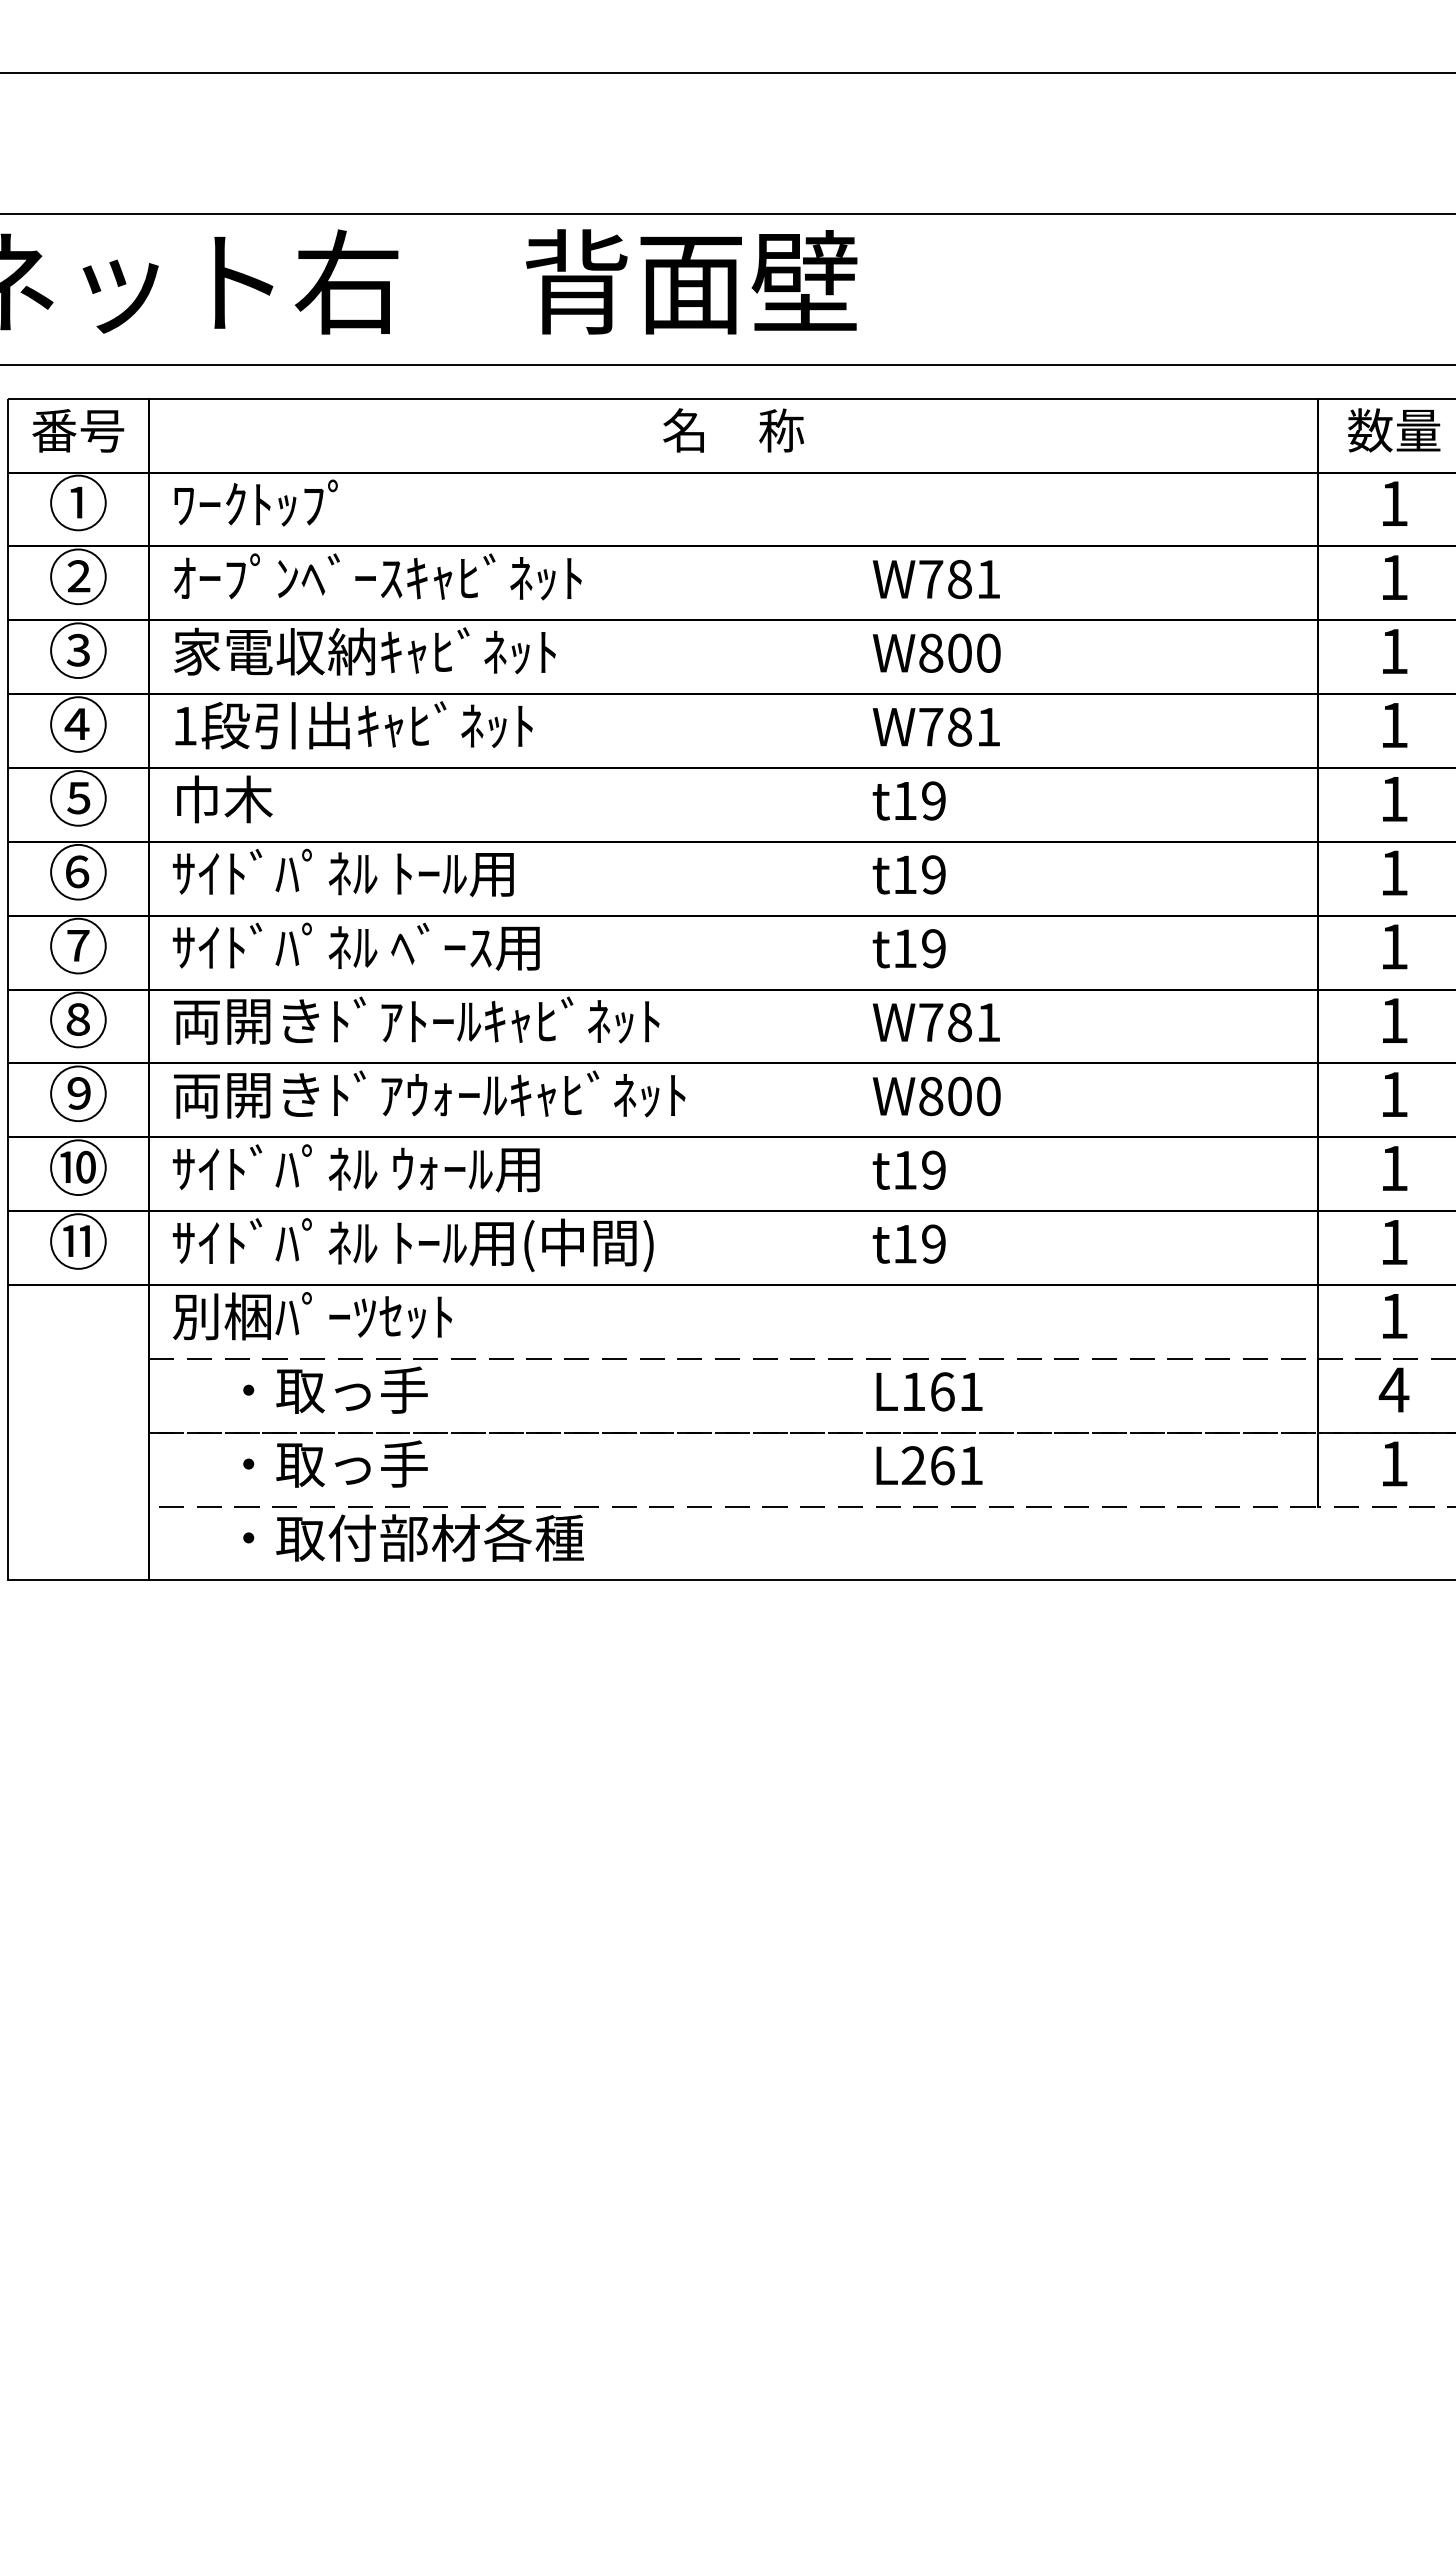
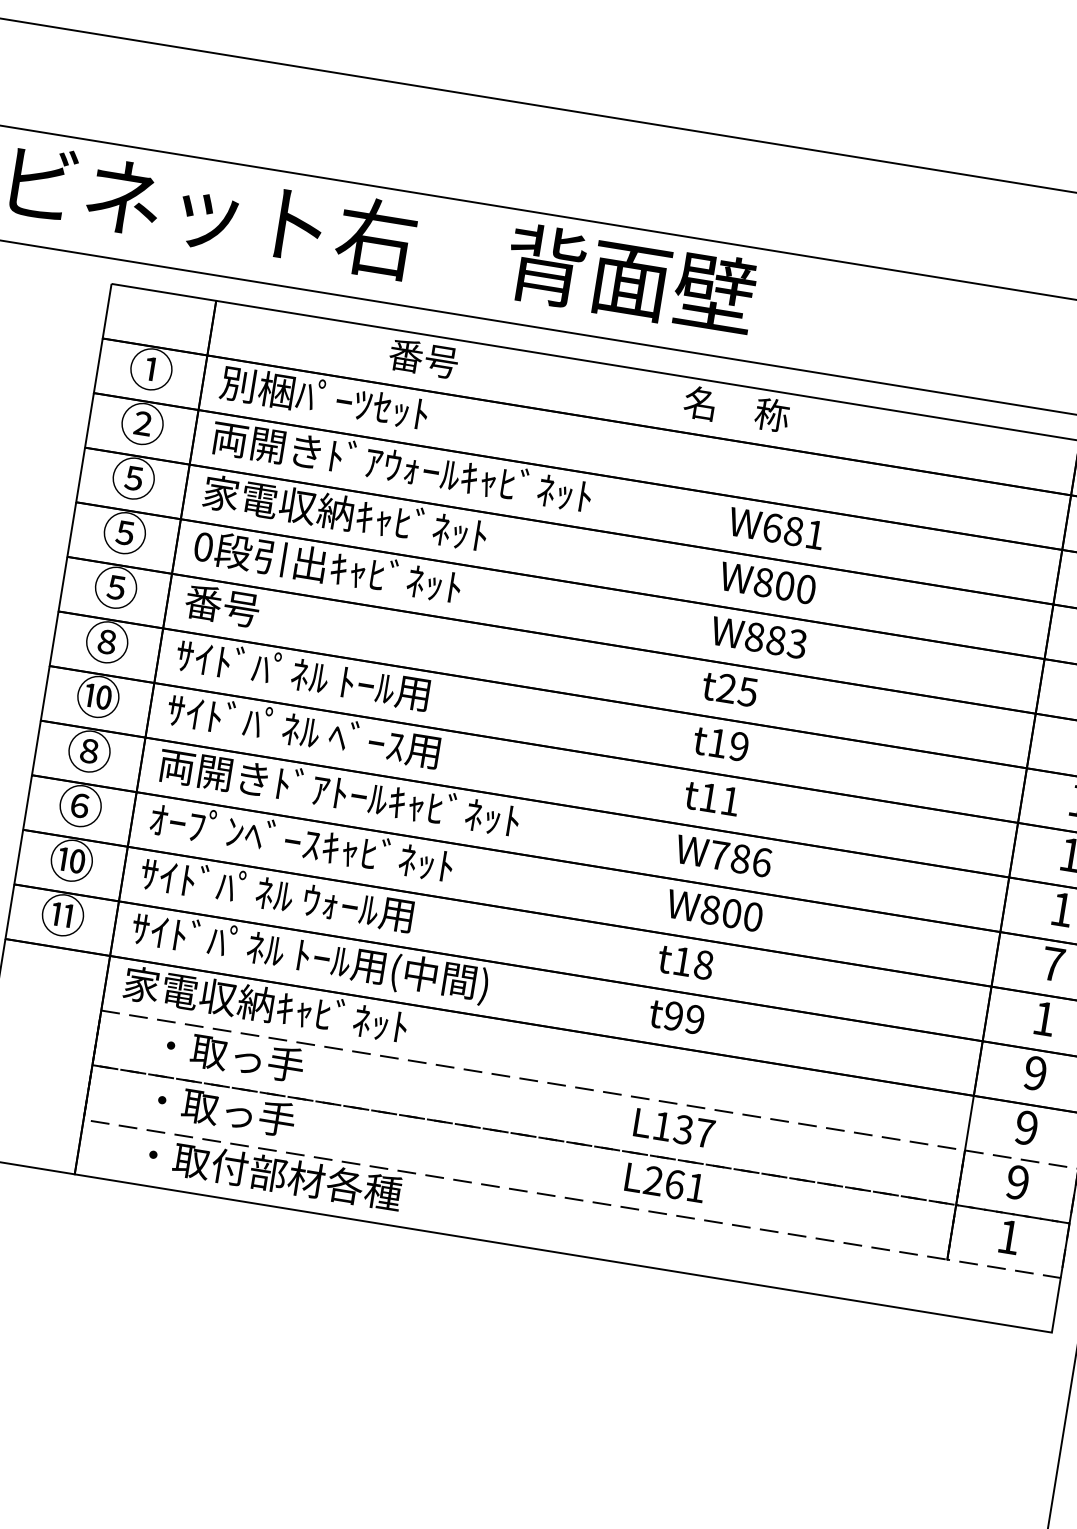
text: (78, 430) -> (424, 358), moved
text: (733, 430) -> (736, 409), moved
text: (312, 503) -> (324, 397), ﾜｰｸﾄｯﾌﾟ -> 別梱ﾊﾟｰﾂｾｯﾄ
text: (429, 577) -> (402, 466), ｵｰﾌﾟﾝﾍﾞｰｽｷｬﾋﾞﾈｯﾄ -> 両開きﾄﾞｱｳｫｰﾙｷｬﾋﾞﾈｯﾄ
text: (931, 579) -> (772, 528), W781 -> W681
text: (78, 649) -> (133, 477), ③ -> ⑤
text: (77, 724) -> (124, 533), ④ -> ⑤
text: (185, 725) -> (203, 546), 1 -> 0
text: (959, 726) -> (775, 640), W781 -> W883
text: (222, 799) -> (222, 605), 巾木 -> 番号
text: (919, 800) -> (737, 690), t19 -> t25
text: (77, 871) -> (106, 641), ⑥ -> ⑧
text: (77, 945) -> (97, 696), ⑦ -> ⑩
text: (933, 948) -> (730, 801), t19 -> t11
text: (988, 1022) -> (761, 862), W781 -> W786
text: (78, 1093) -> (80, 805), ⑨ -> ⑥
text: (429, 1094) -> (340, 848), 両開きﾄﾞｱｳｫｰﾙｷｬﾋﾞﾈｯﾄ -> ｵｰﾌﾟﾝﾍﾞｰｽｷｬﾋﾞﾈｯﾄ
text: (1394, 1094) -> (1053, 964), 1 -> 7
text: (934, 1169) -> (704, 964), t19 -> t18
text: (1393, 1242) -> (1034, 1073), 1 -> 9
text: (904, 1243) -> (673, 1015), t19 -> t99
text: (364, 1316) -> (265, 1004), 別梱ﾊﾟｰﾂｾｯﾄ -> 家電収納ｷｬﾋﾞﾈｯﾄ
text: (1393, 1316) -> (1026, 1128), 1 -> 9
text: (1393, 1390) -> (1017, 1182), 4 -> 9
text: (956, 1391) -> (694, 1131), L161 -> L137

